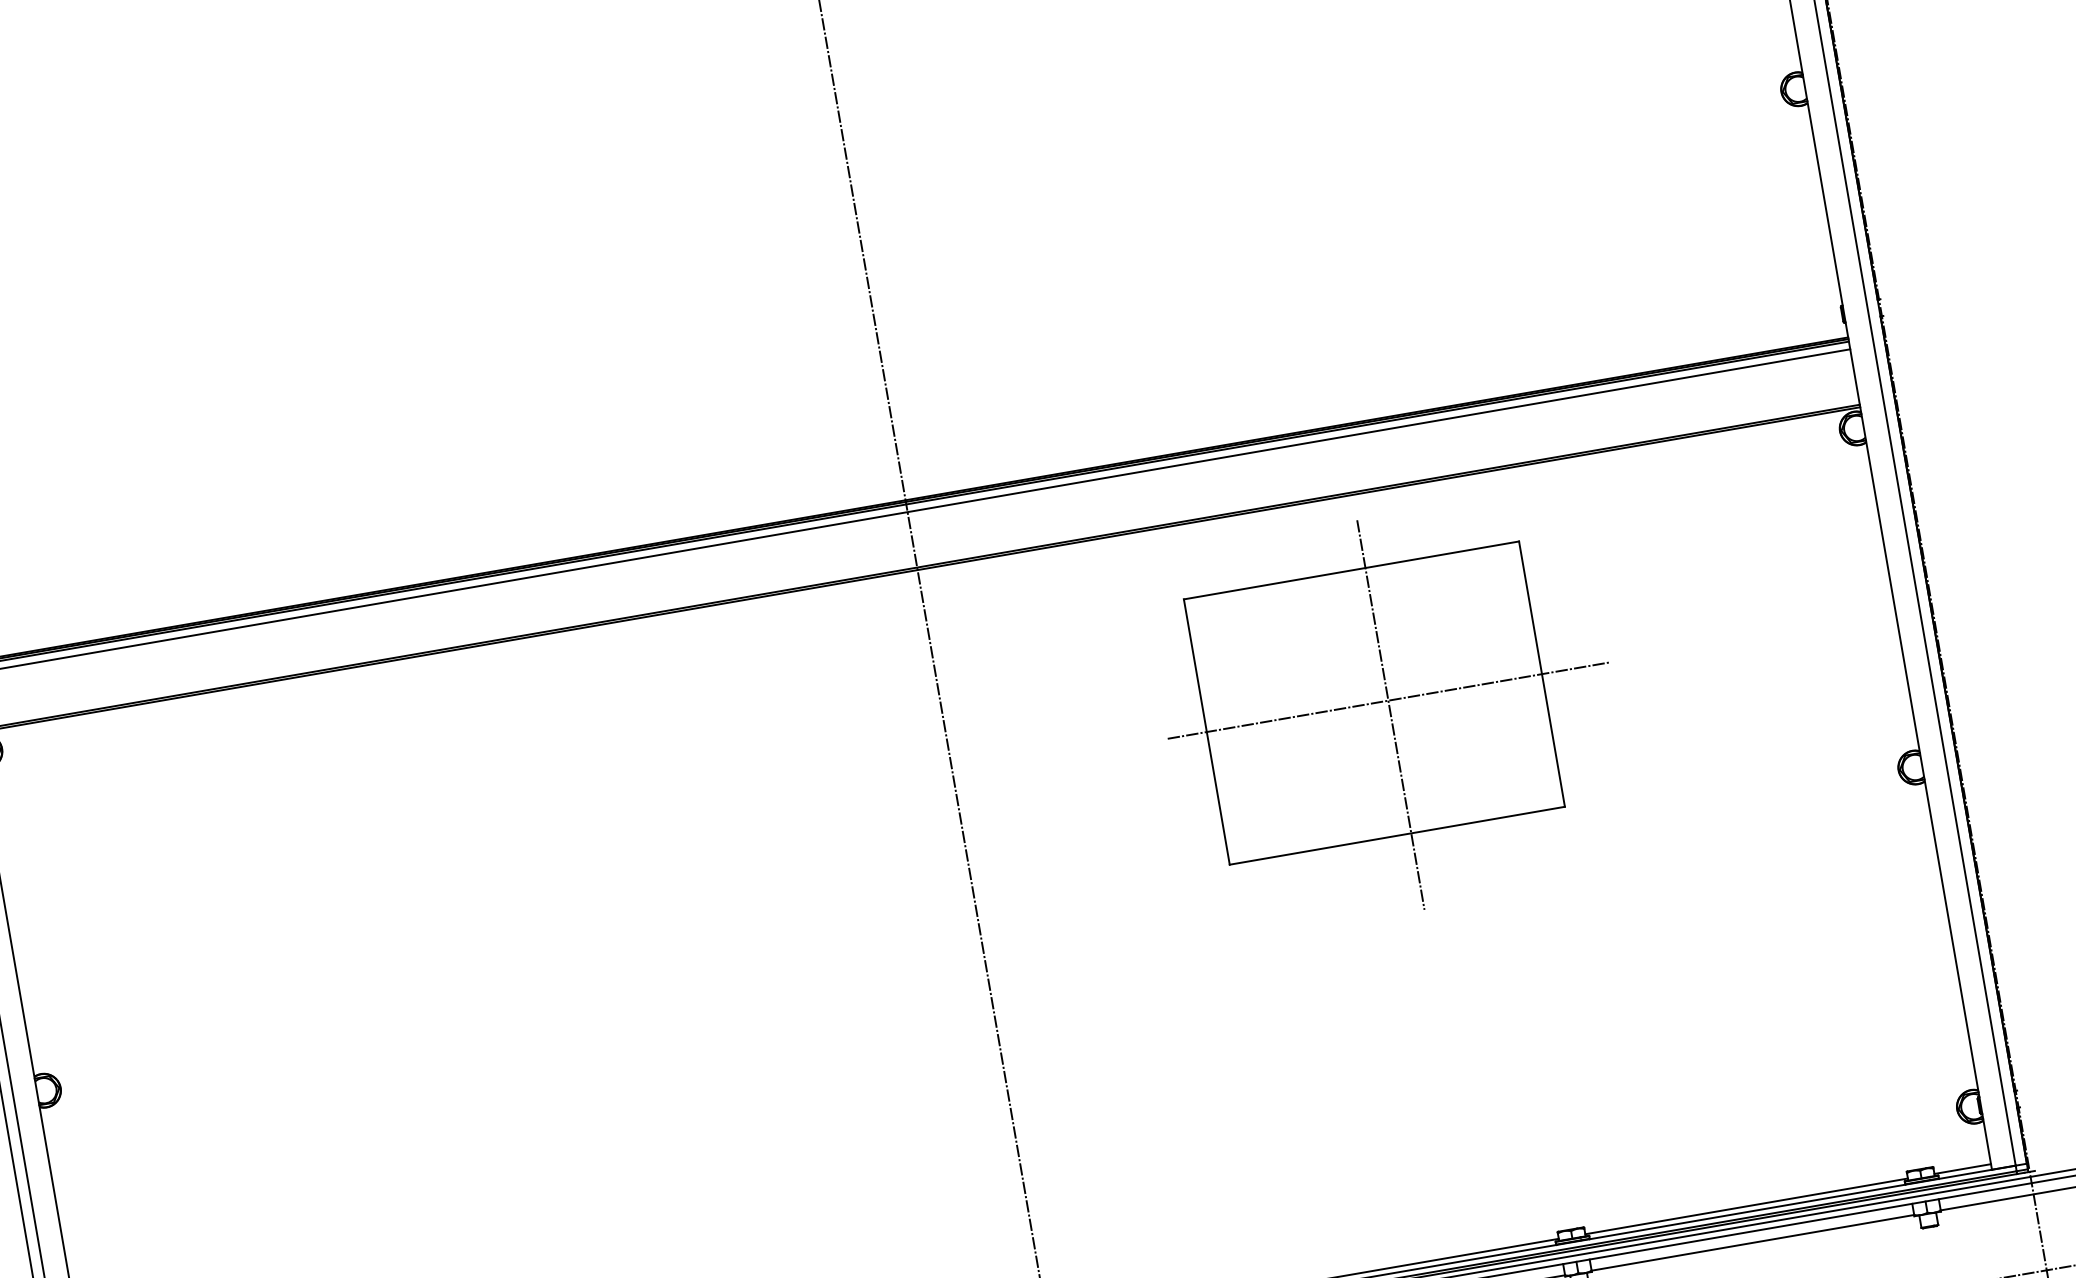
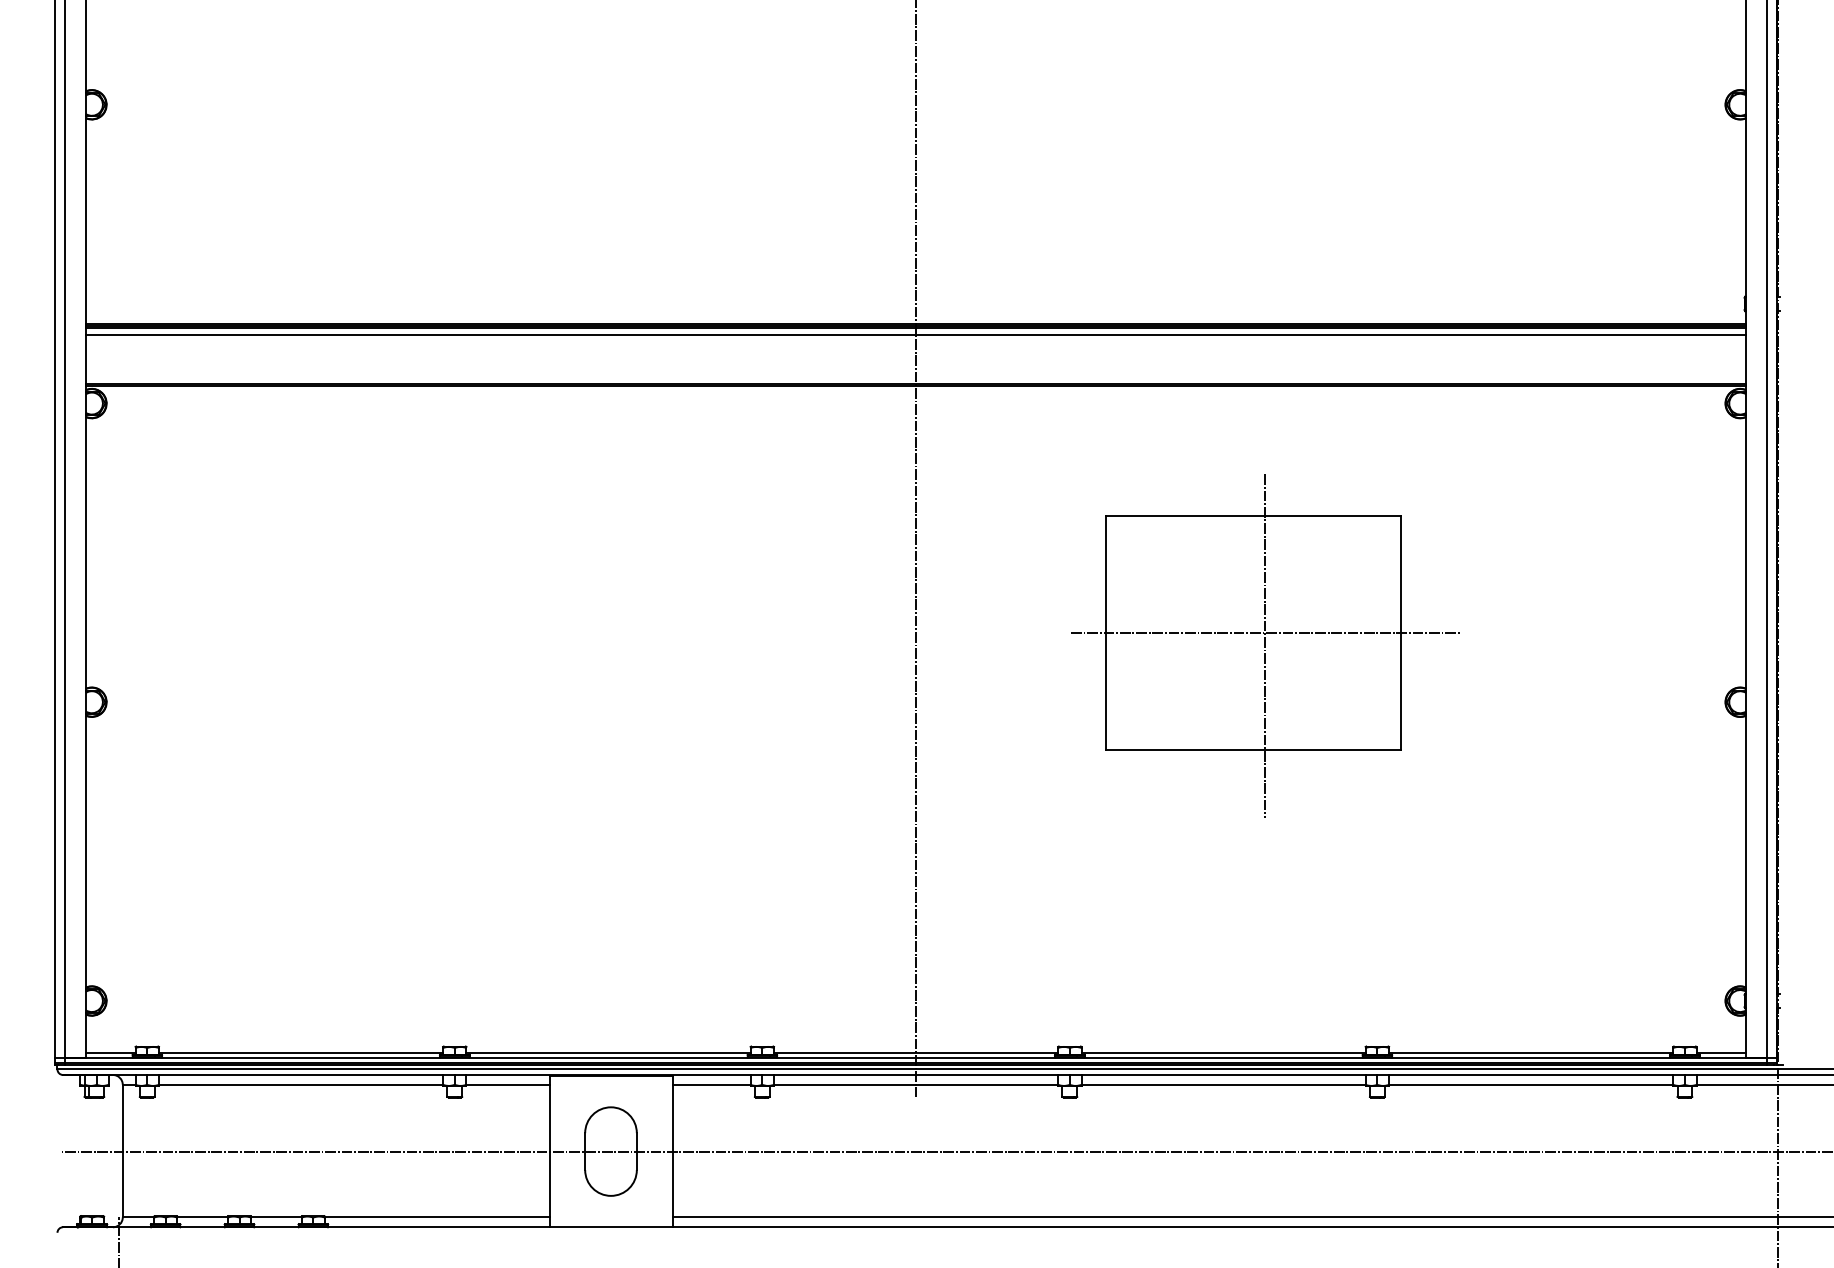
part: (1390, 714) -> (1265, 645), moved

